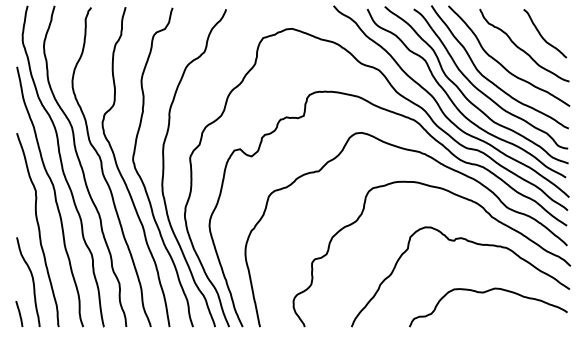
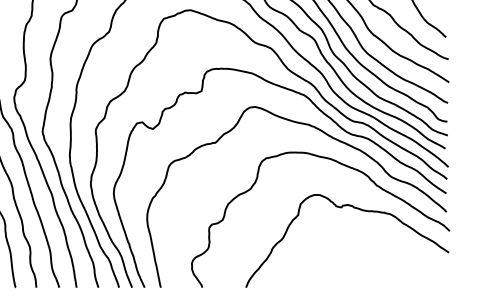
curve: (484, 293) -> (369, 256), removed

